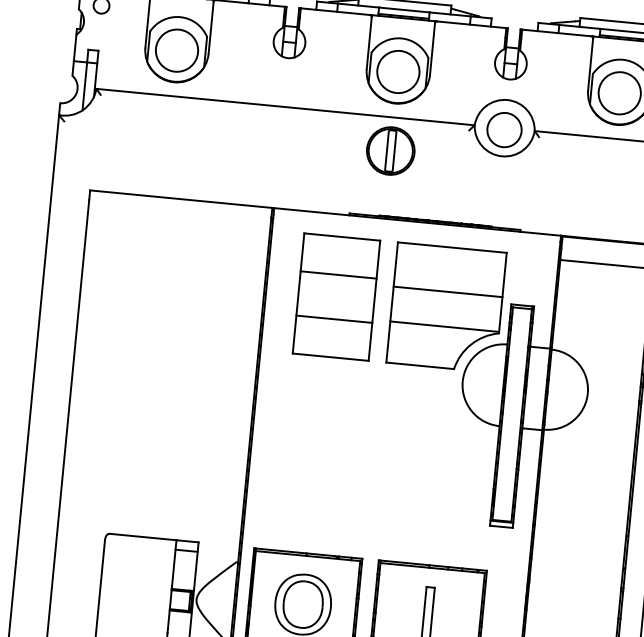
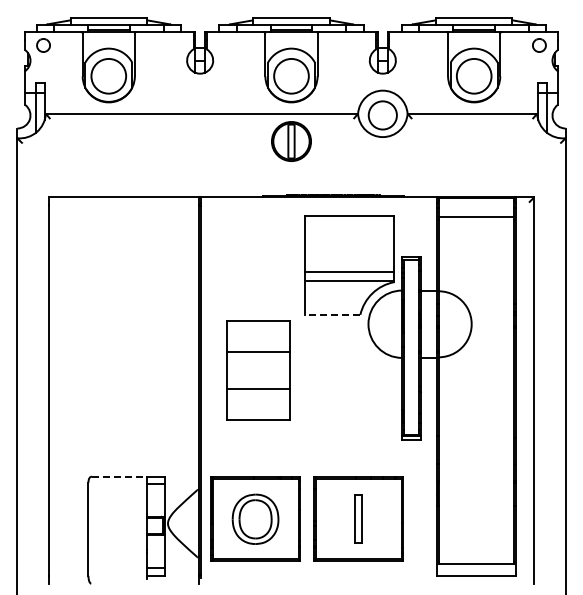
line: (448, 292) -> (349, 272), moved
part: (336, 297) -> (258, 370), moved
line: (420, 365) -> (332, 314), solid -> dashed
line: (143, 536) -> (119, 476), solid -> dashed

